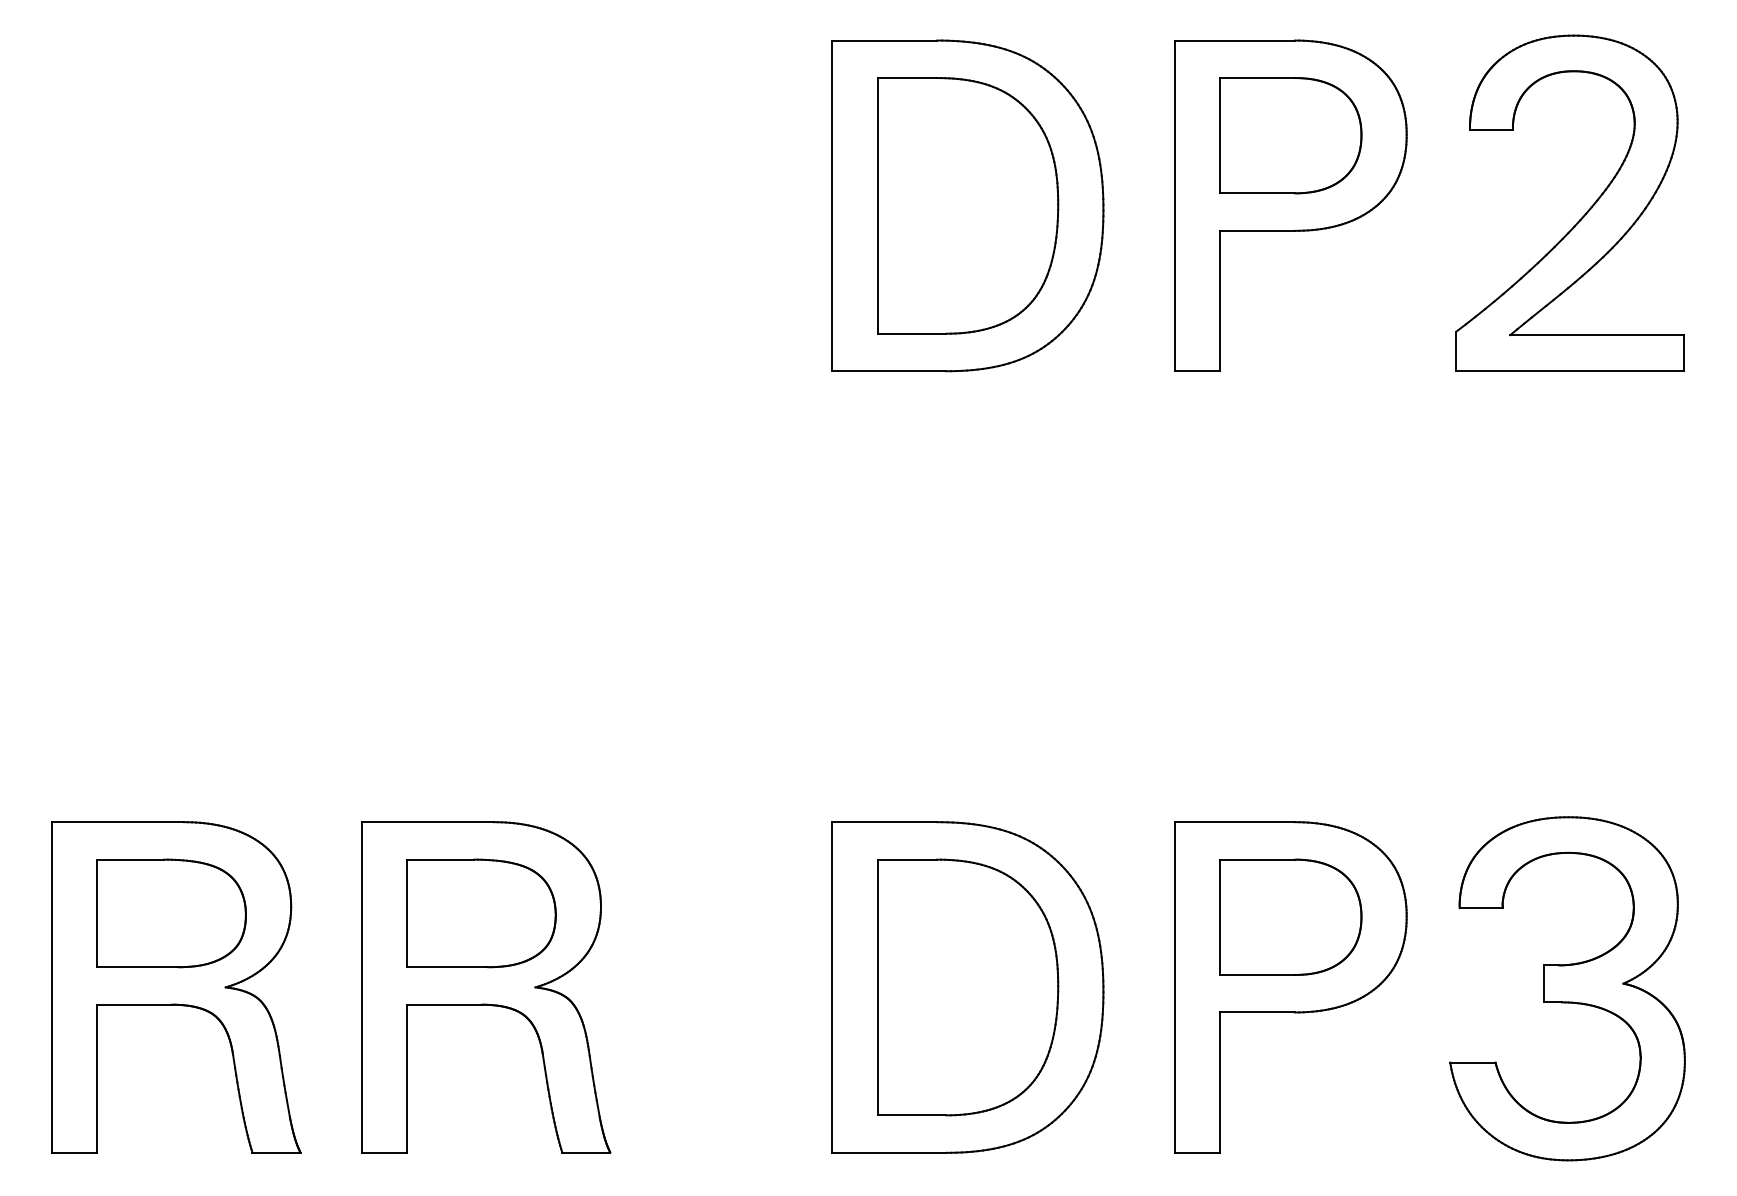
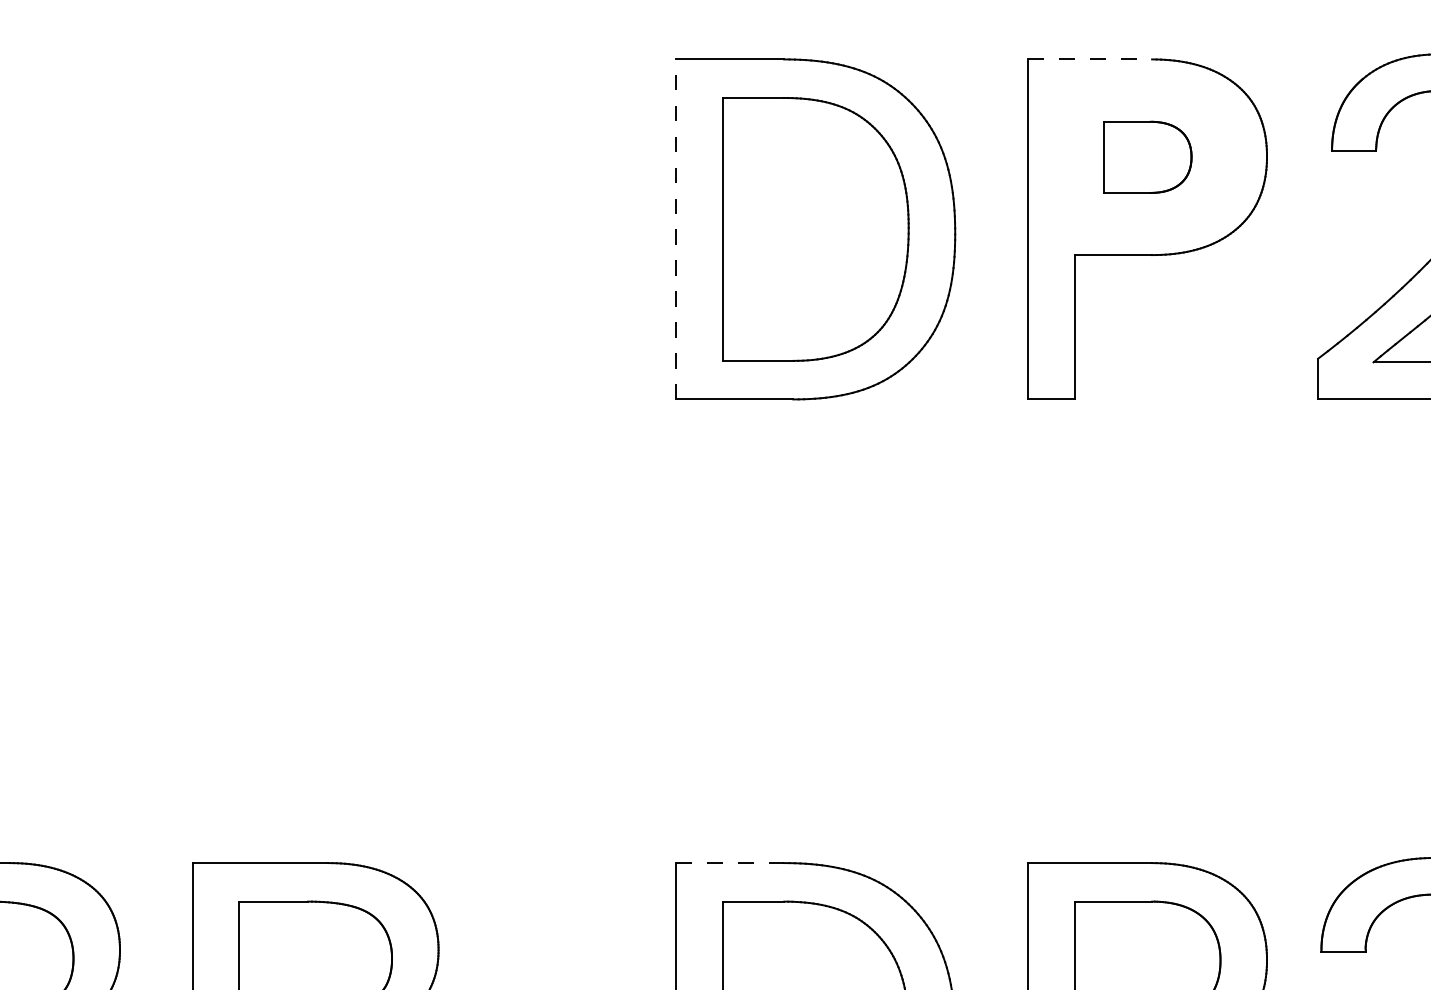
line: (1235, 40) -> (1090, 59), solid -> dashed
part: (1290, 135) -> (1147, 157), size x0.6
line: (832, 205) -> (676, 229), solid -> dashed
line: (885, 822) -> (731, 863), solid -> dashed

